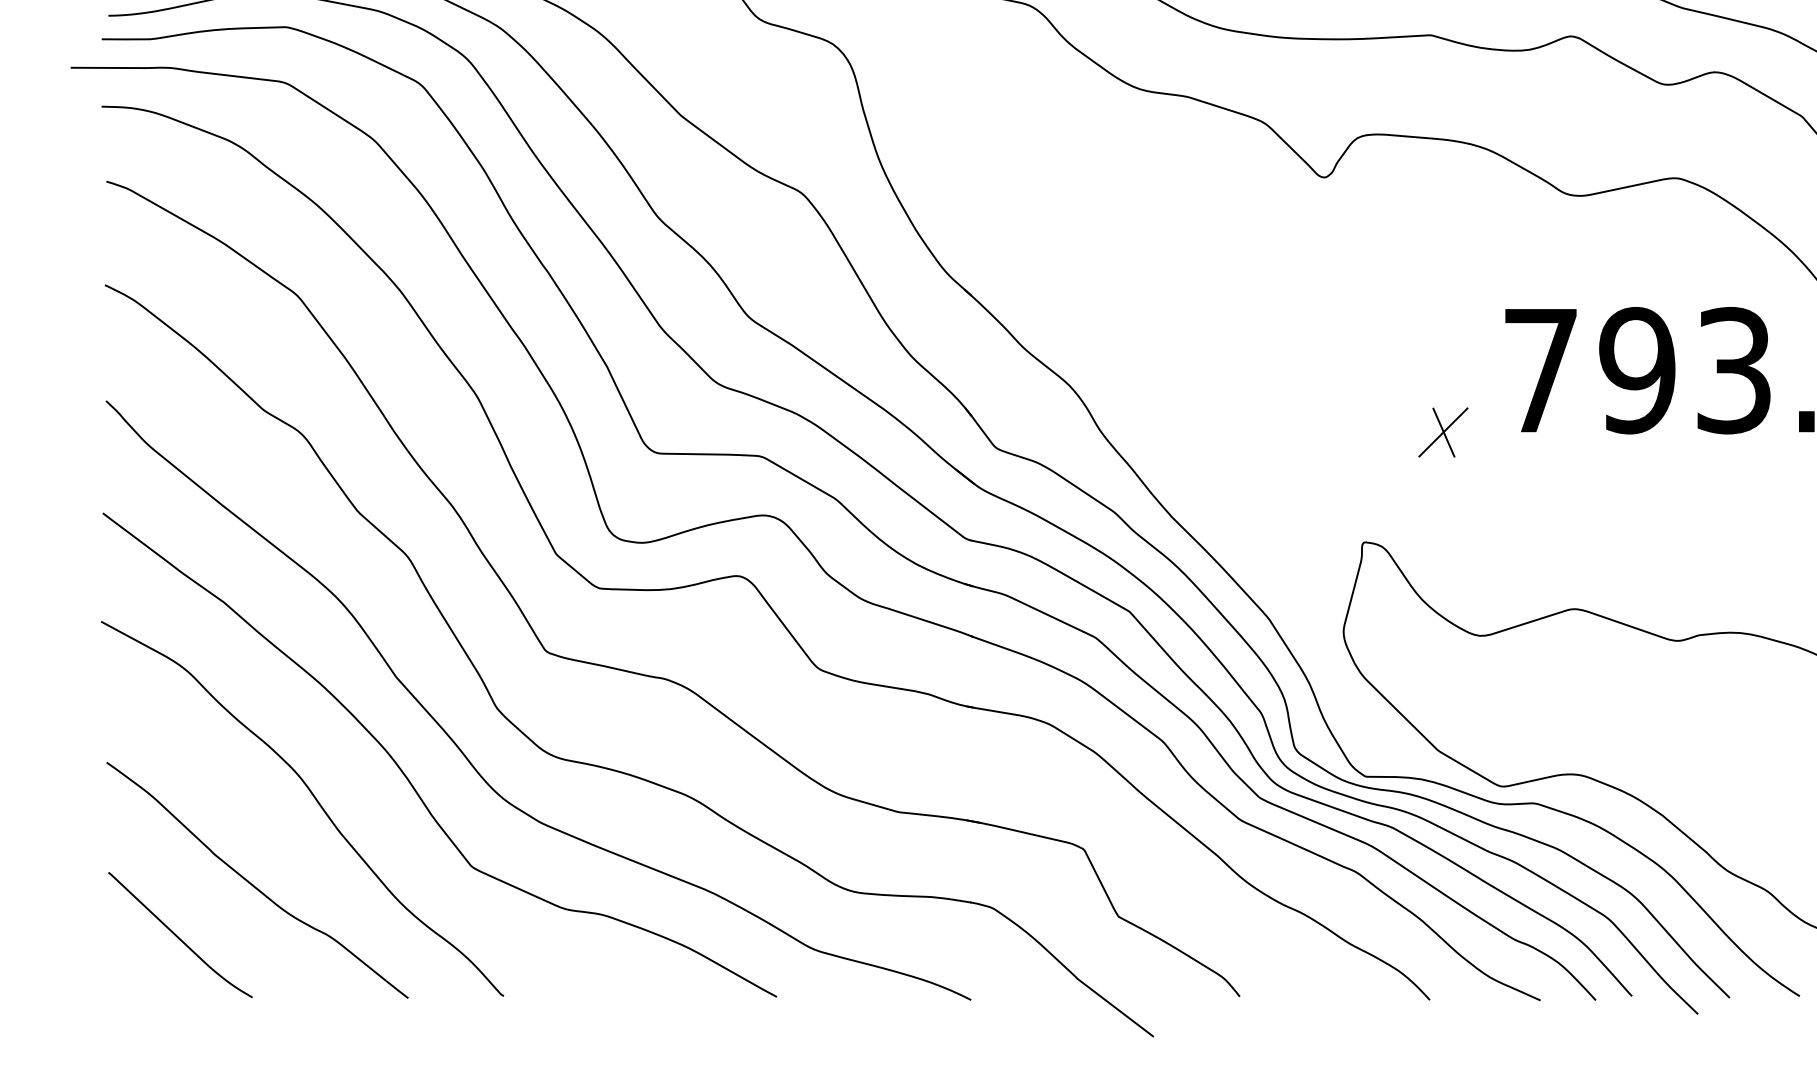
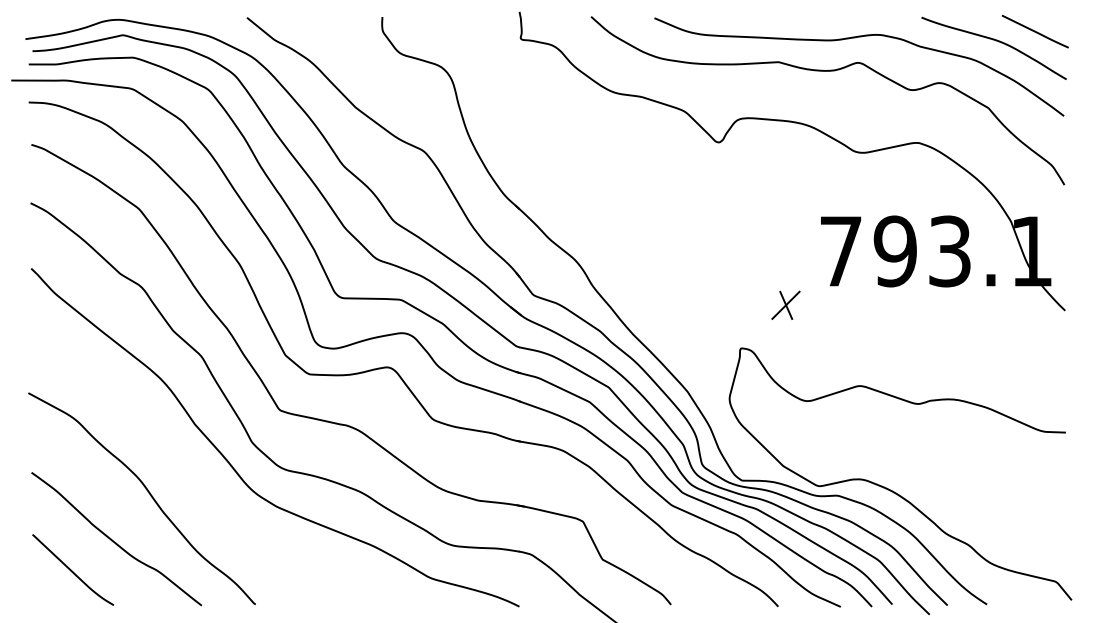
part: (1442, 430) -> (785, 304), moved
curve: (409, 778) -> (202, 481), removed

